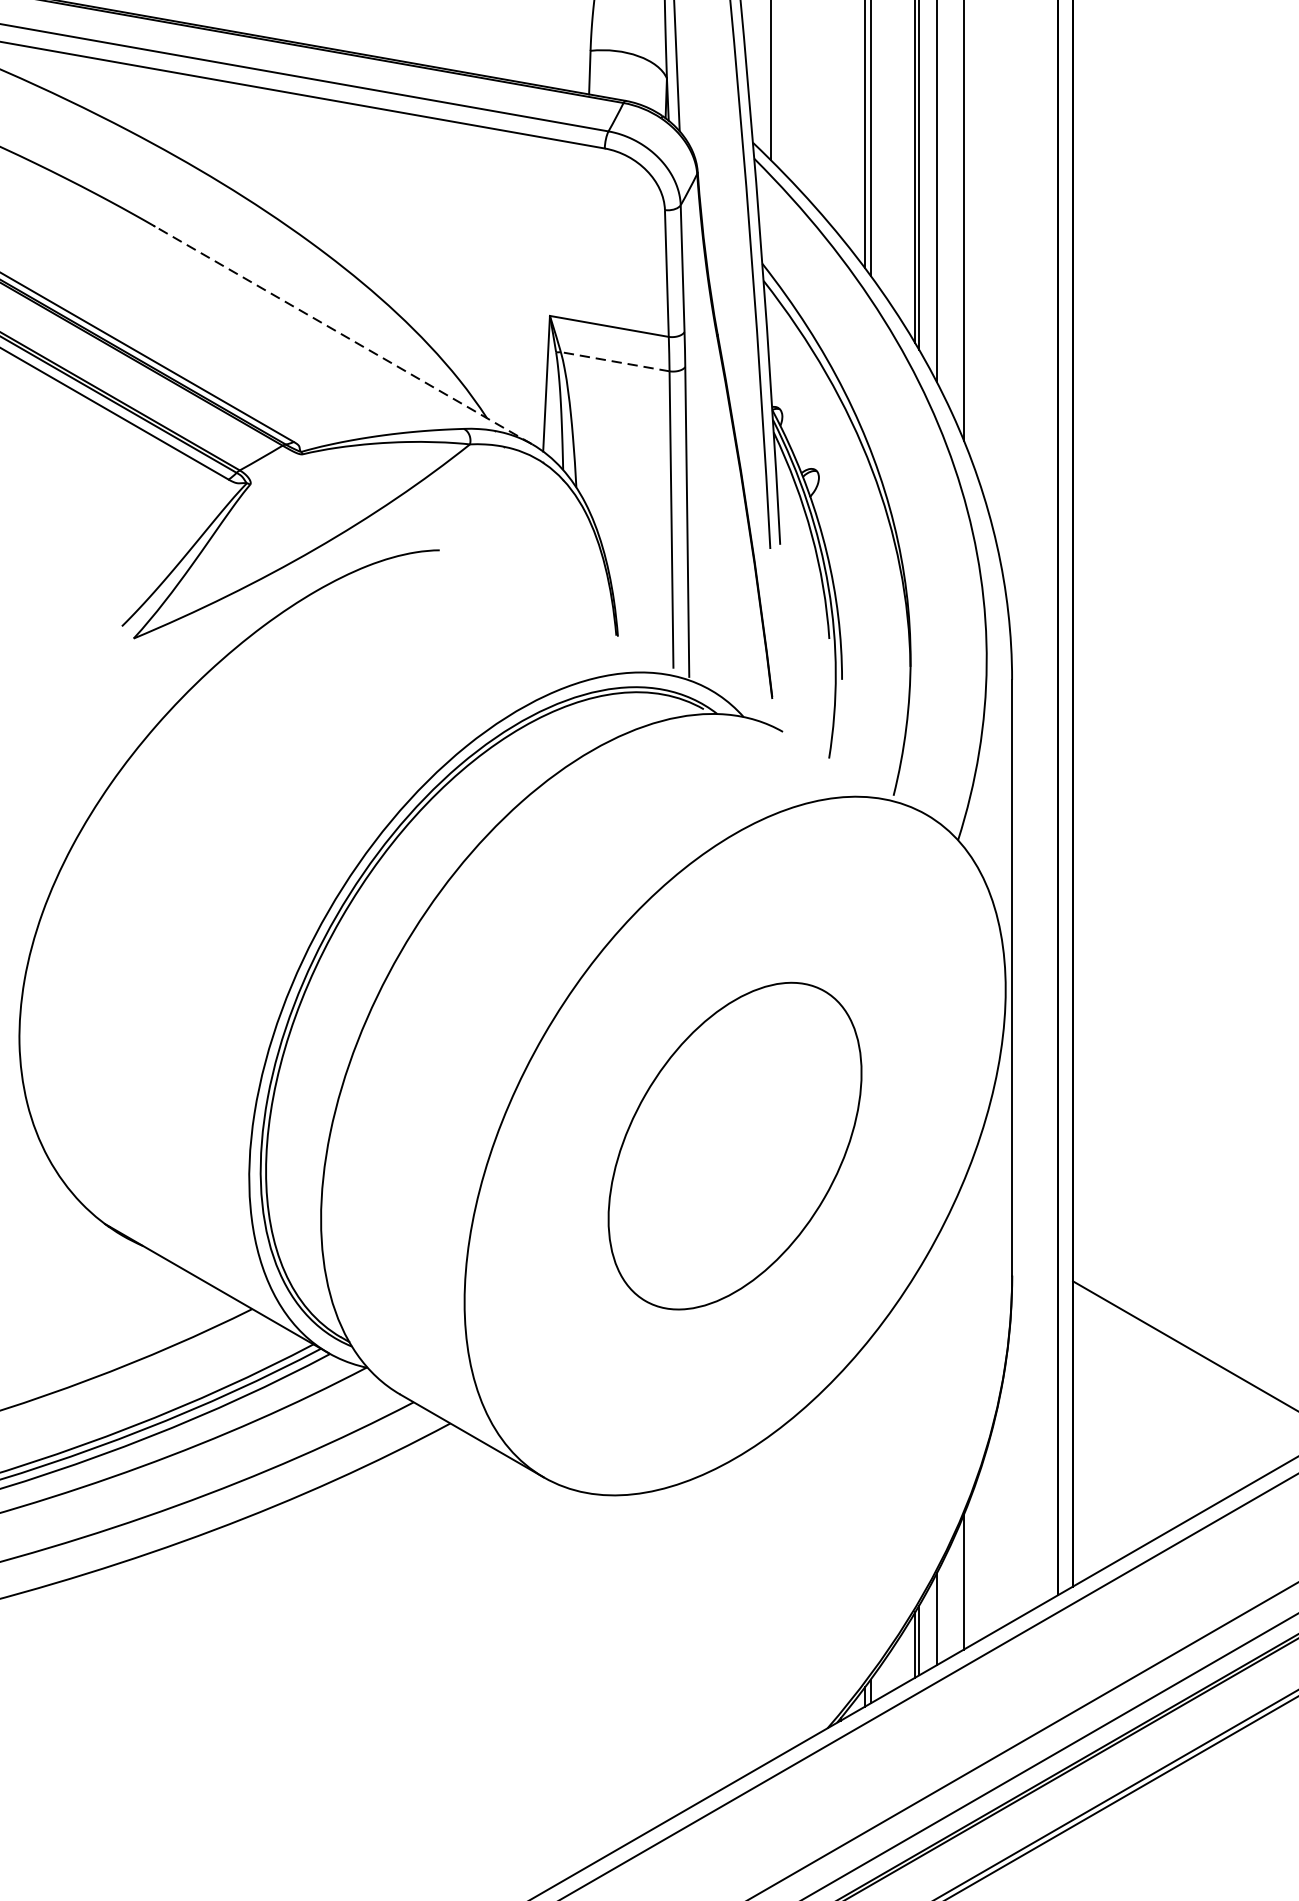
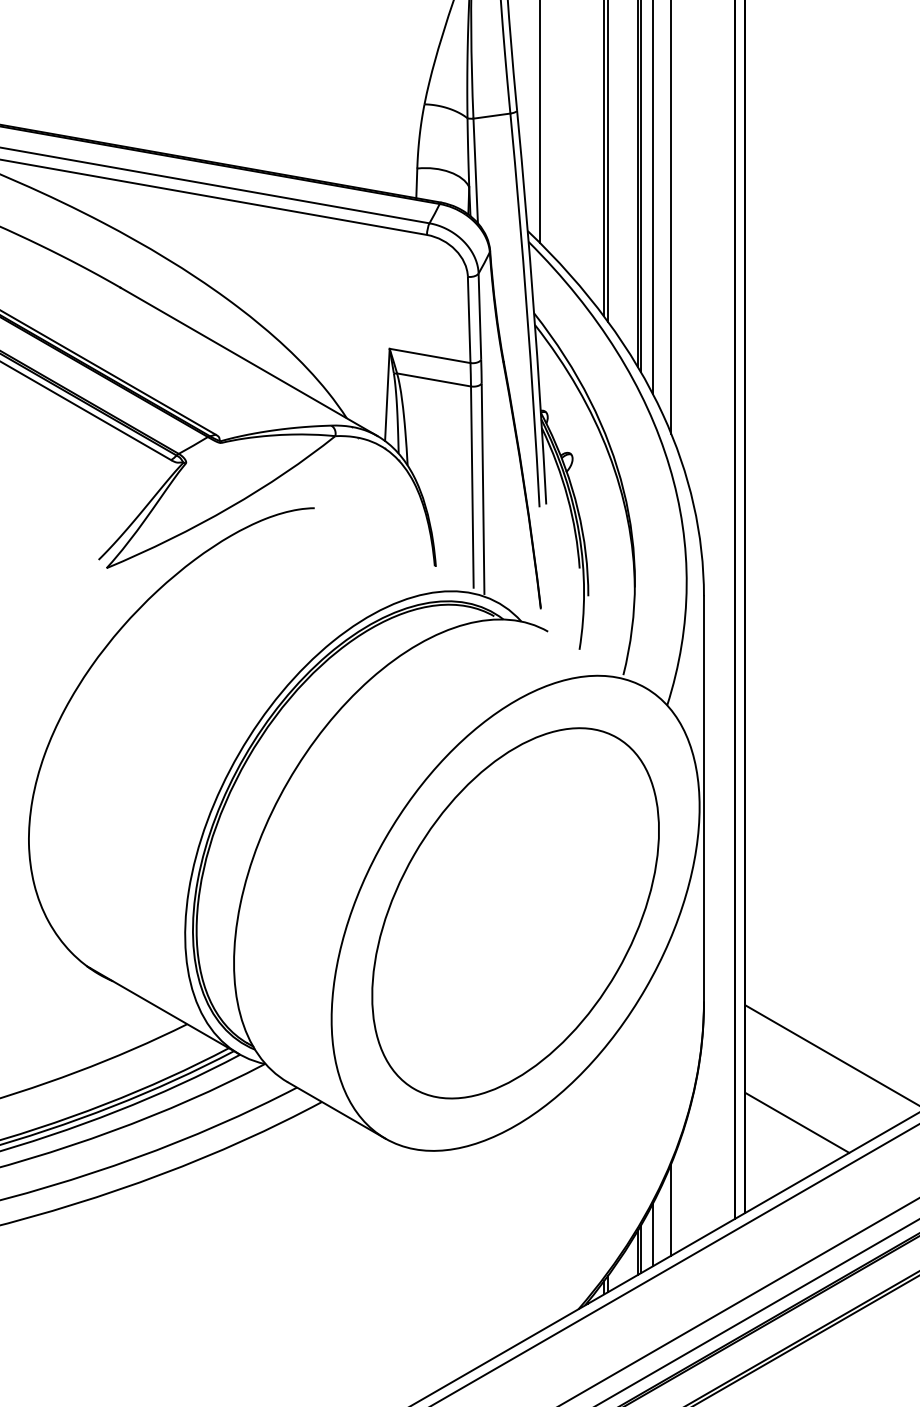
line: (342, 334) -> (248, 361), dashed -> solid
line: (615, 361) -> (434, 379), dashed -> solid
part: (734, 1146) -> (515, 913), size x1.67
line: (1149, 1453) -> (797, 1122), added

